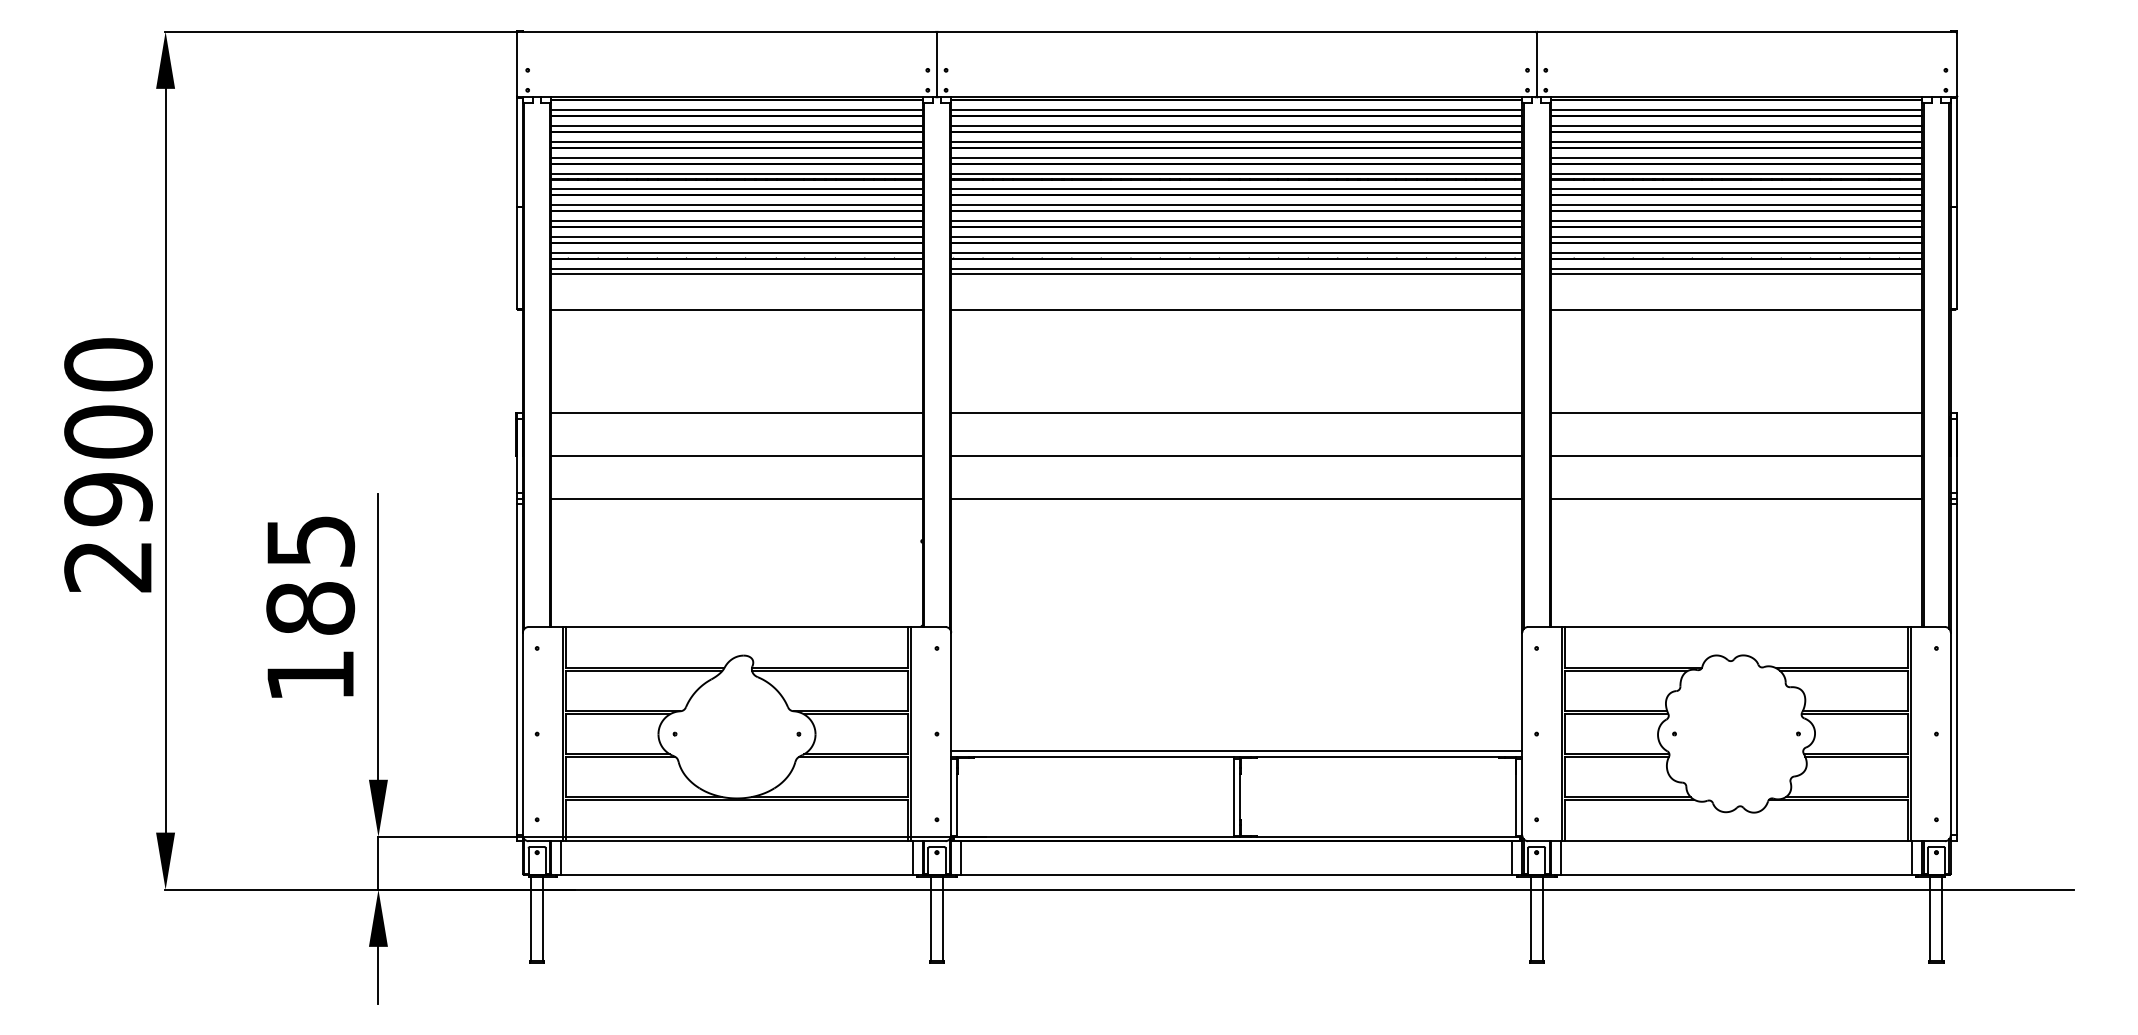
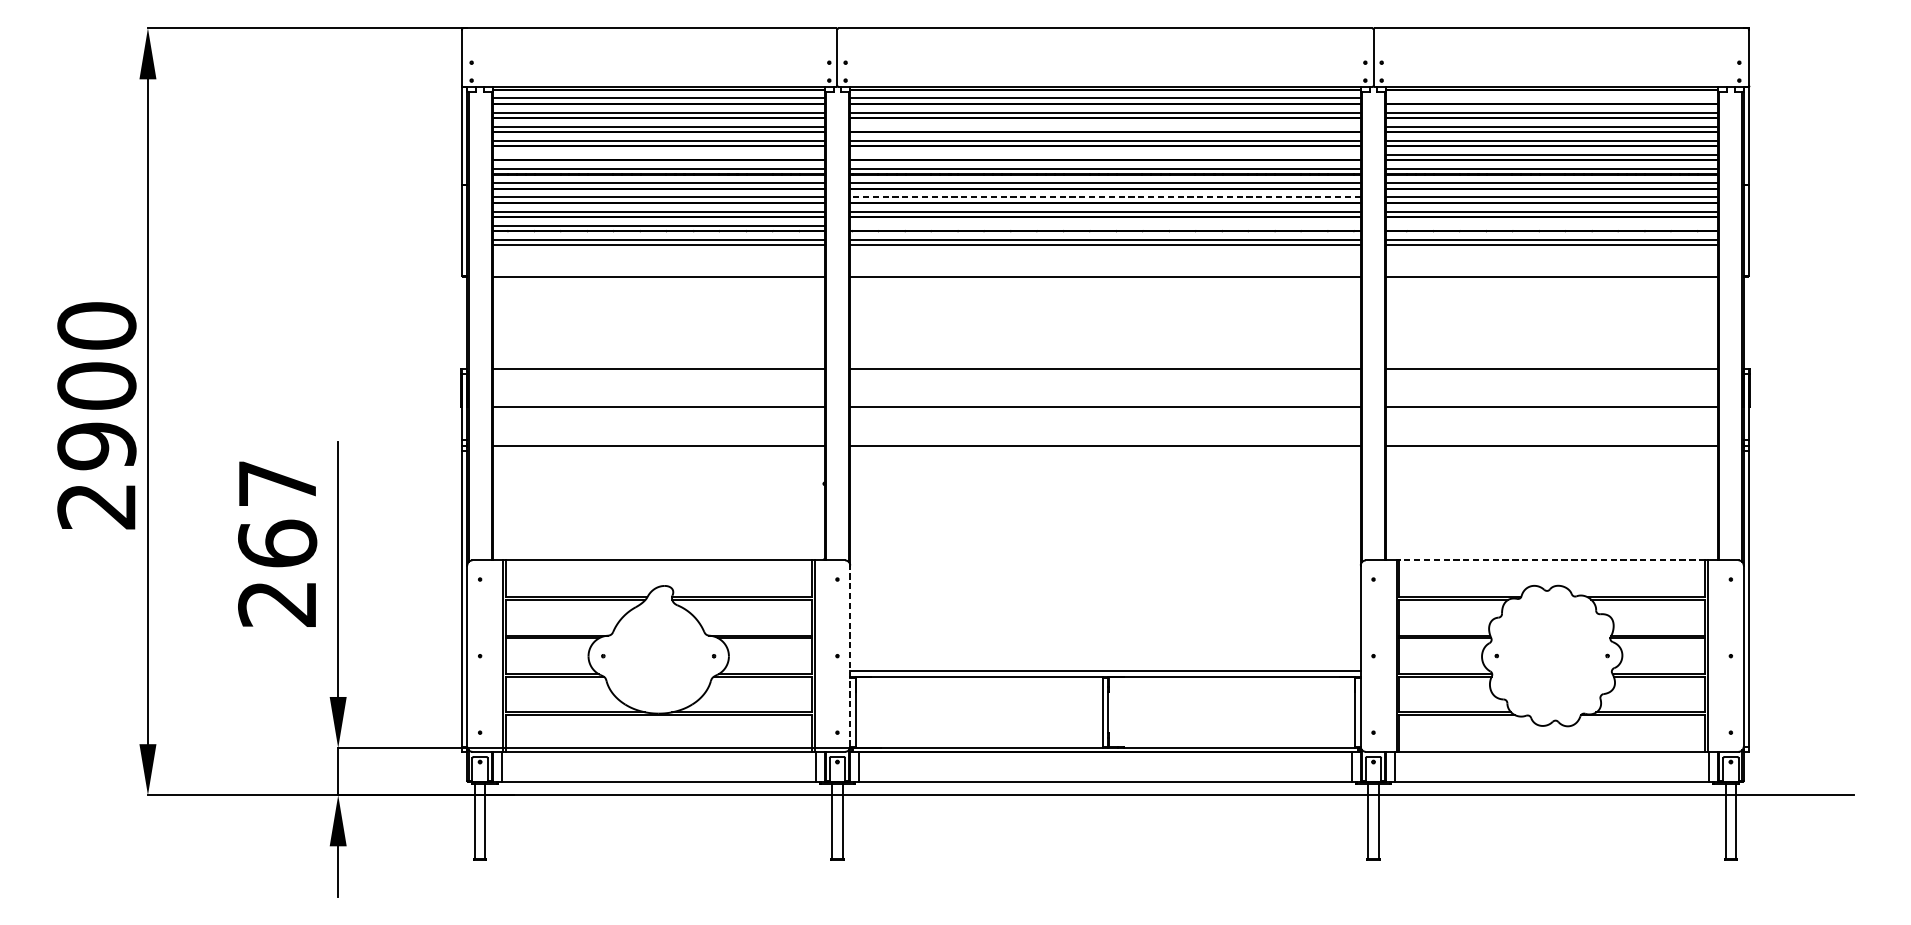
line: (1736, 110) -> (1552, 98), removed
line: (1236, 141) -> (1105, 126), removed
line: (736, 173) -> (658, 154), removed
line: (1236, 173) -> (1105, 154), removed
line: (1236, 221) -> (1105, 197), solid -> dashed
line: (1236, 252) -> (1105, 225), removed
line: (1736, 252) -> (1552, 225), removed
text: (310, 608) -> (277, 543), 185 -> 267
line: (1736, 627) -> (1552, 560), solid -> dashed
line: (951, 733) -> (850, 655), solid -> dashed

